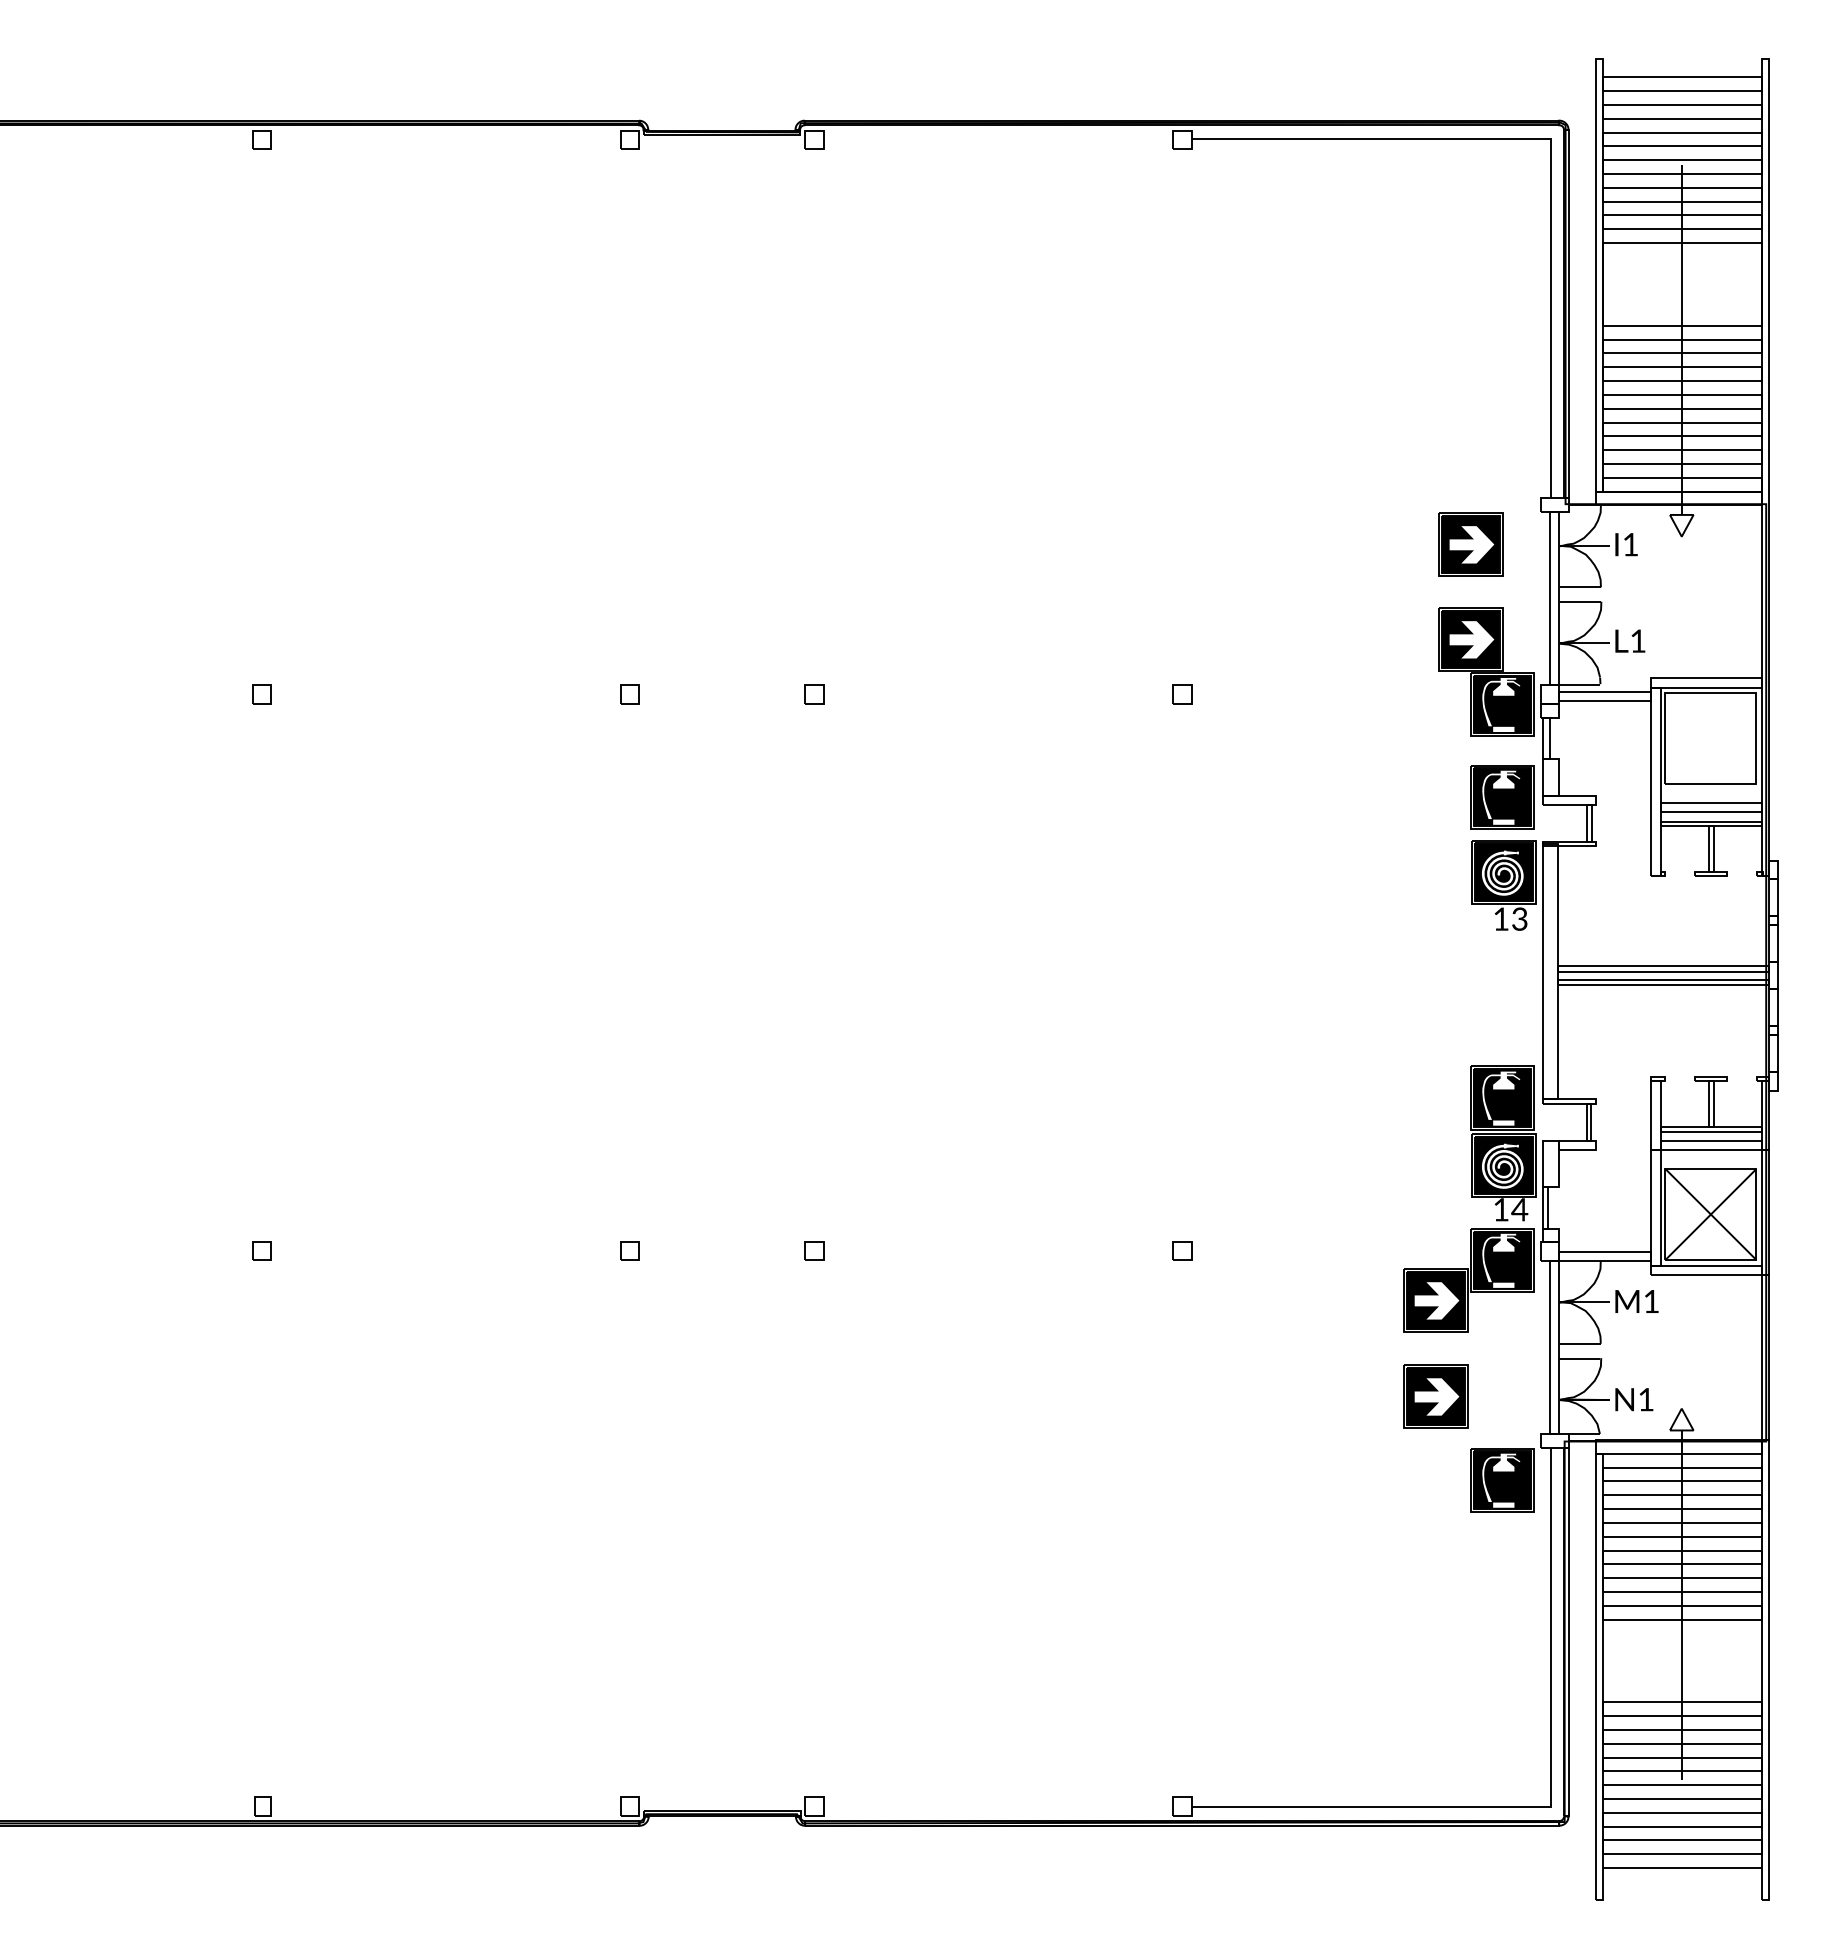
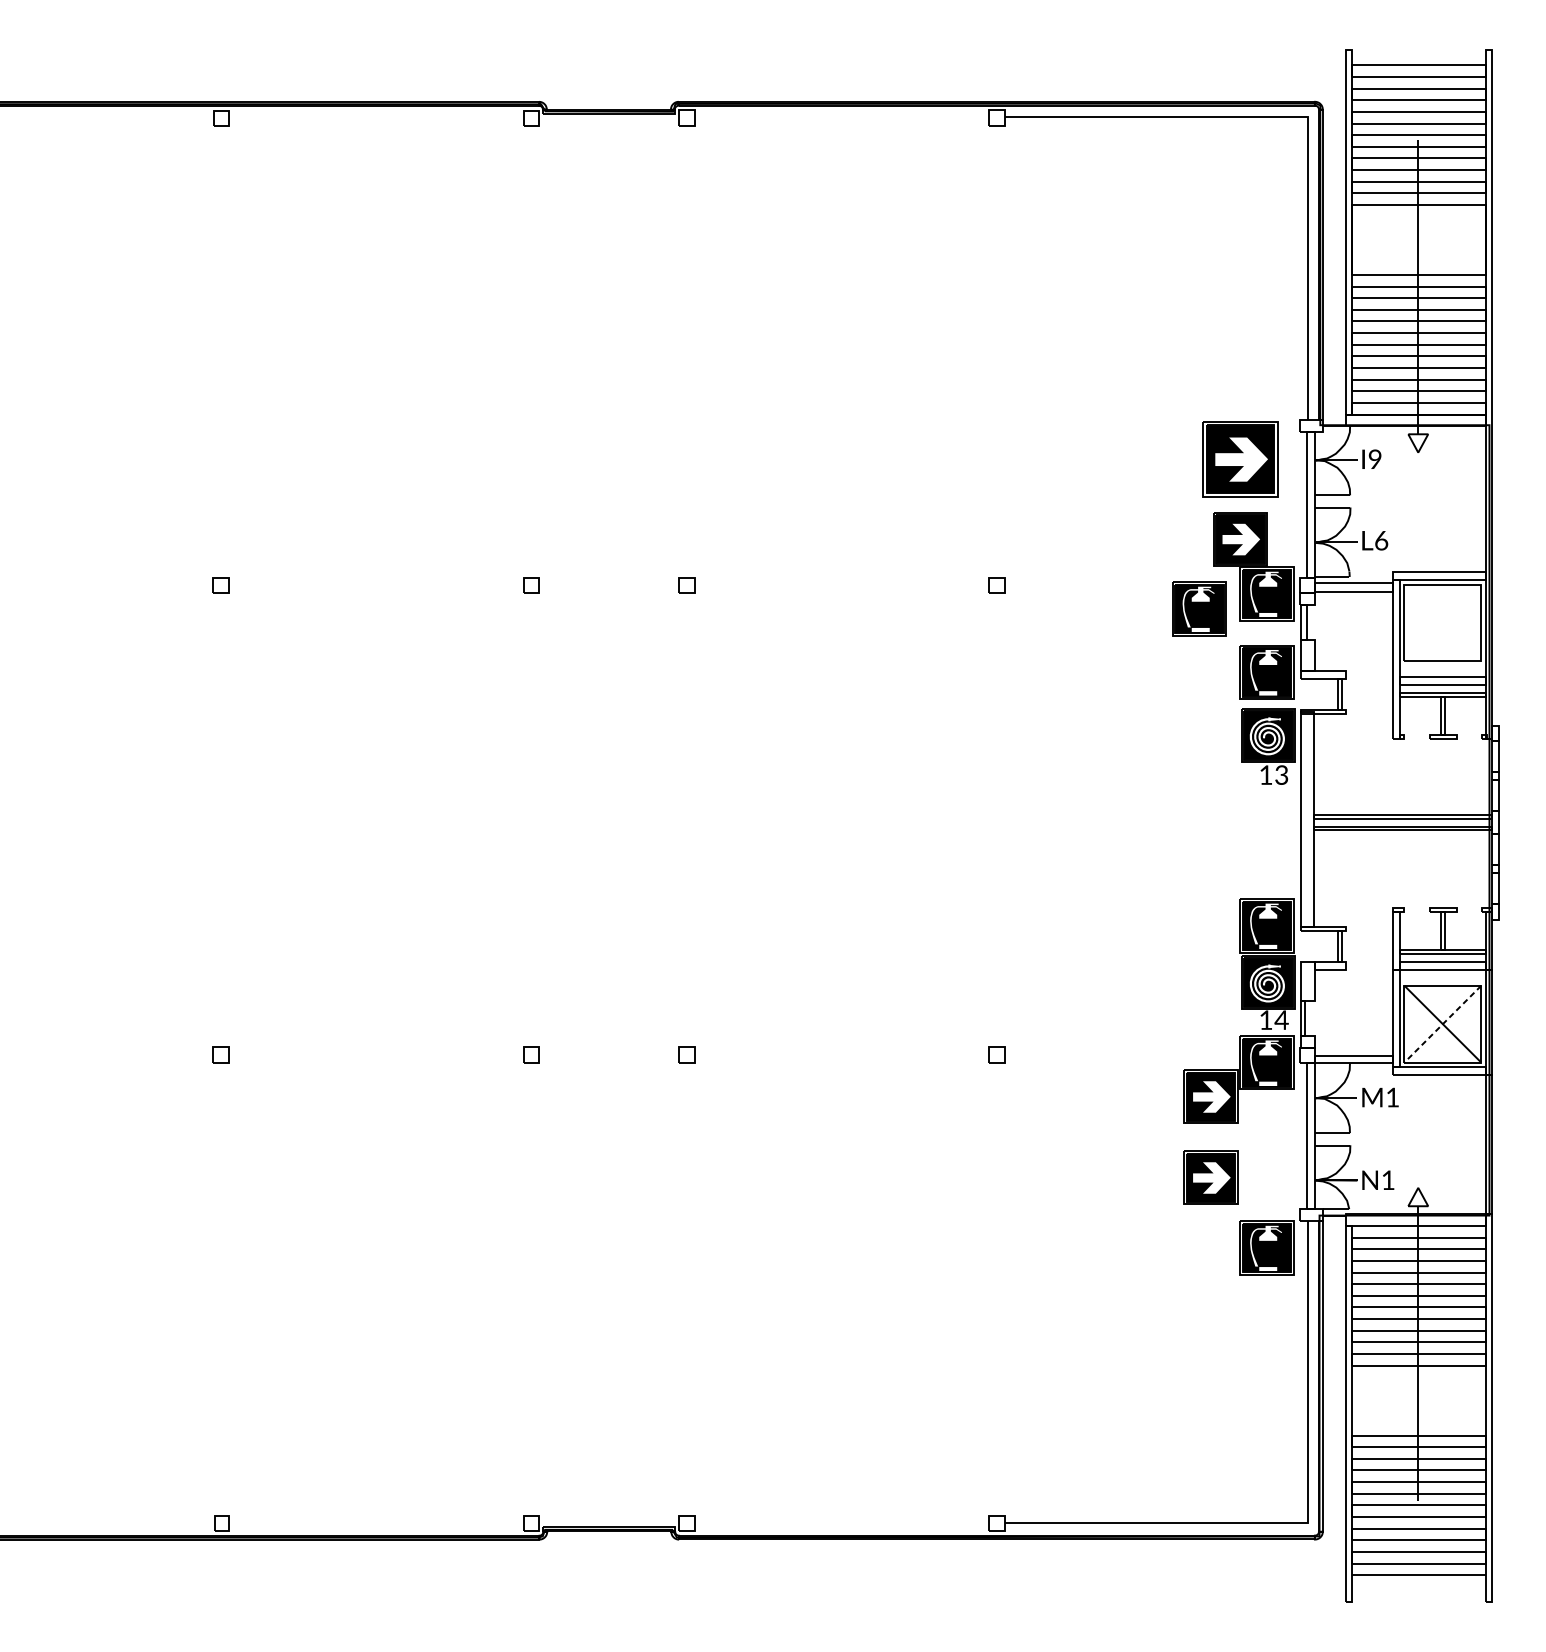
part: (1470, 544) -> (1240, 459), size x1.4
text: (1630, 544) -> (1375, 459), I1 -> I9
text: (1638, 640) -> (1381, 540), L1 -> L6
part: (1422, 722) -> (1199, 609), added
line: (1710, 1214) -> (1442, 1024), solid -> dashed

